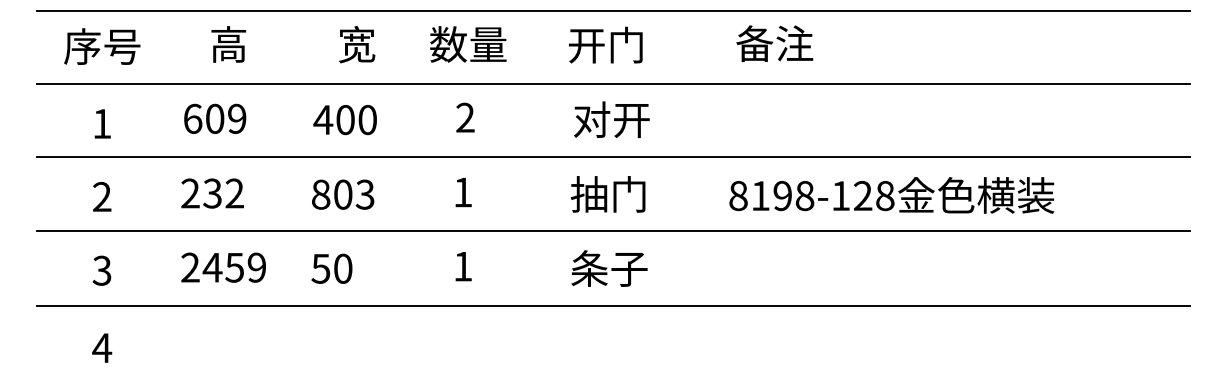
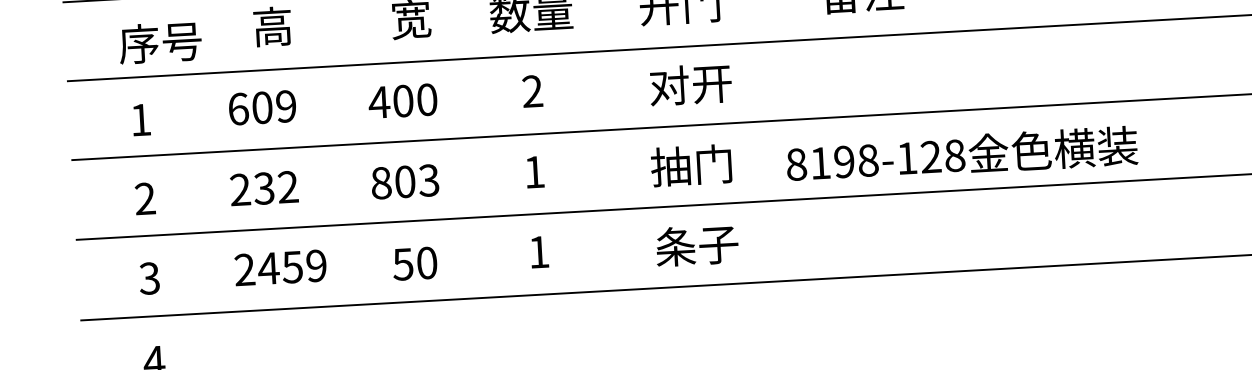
text: (102, 46) -> (160, 42), moved
text: (891, 195) -> (961, 154), moved
text: (331, 268) -> (414, 263), moved

